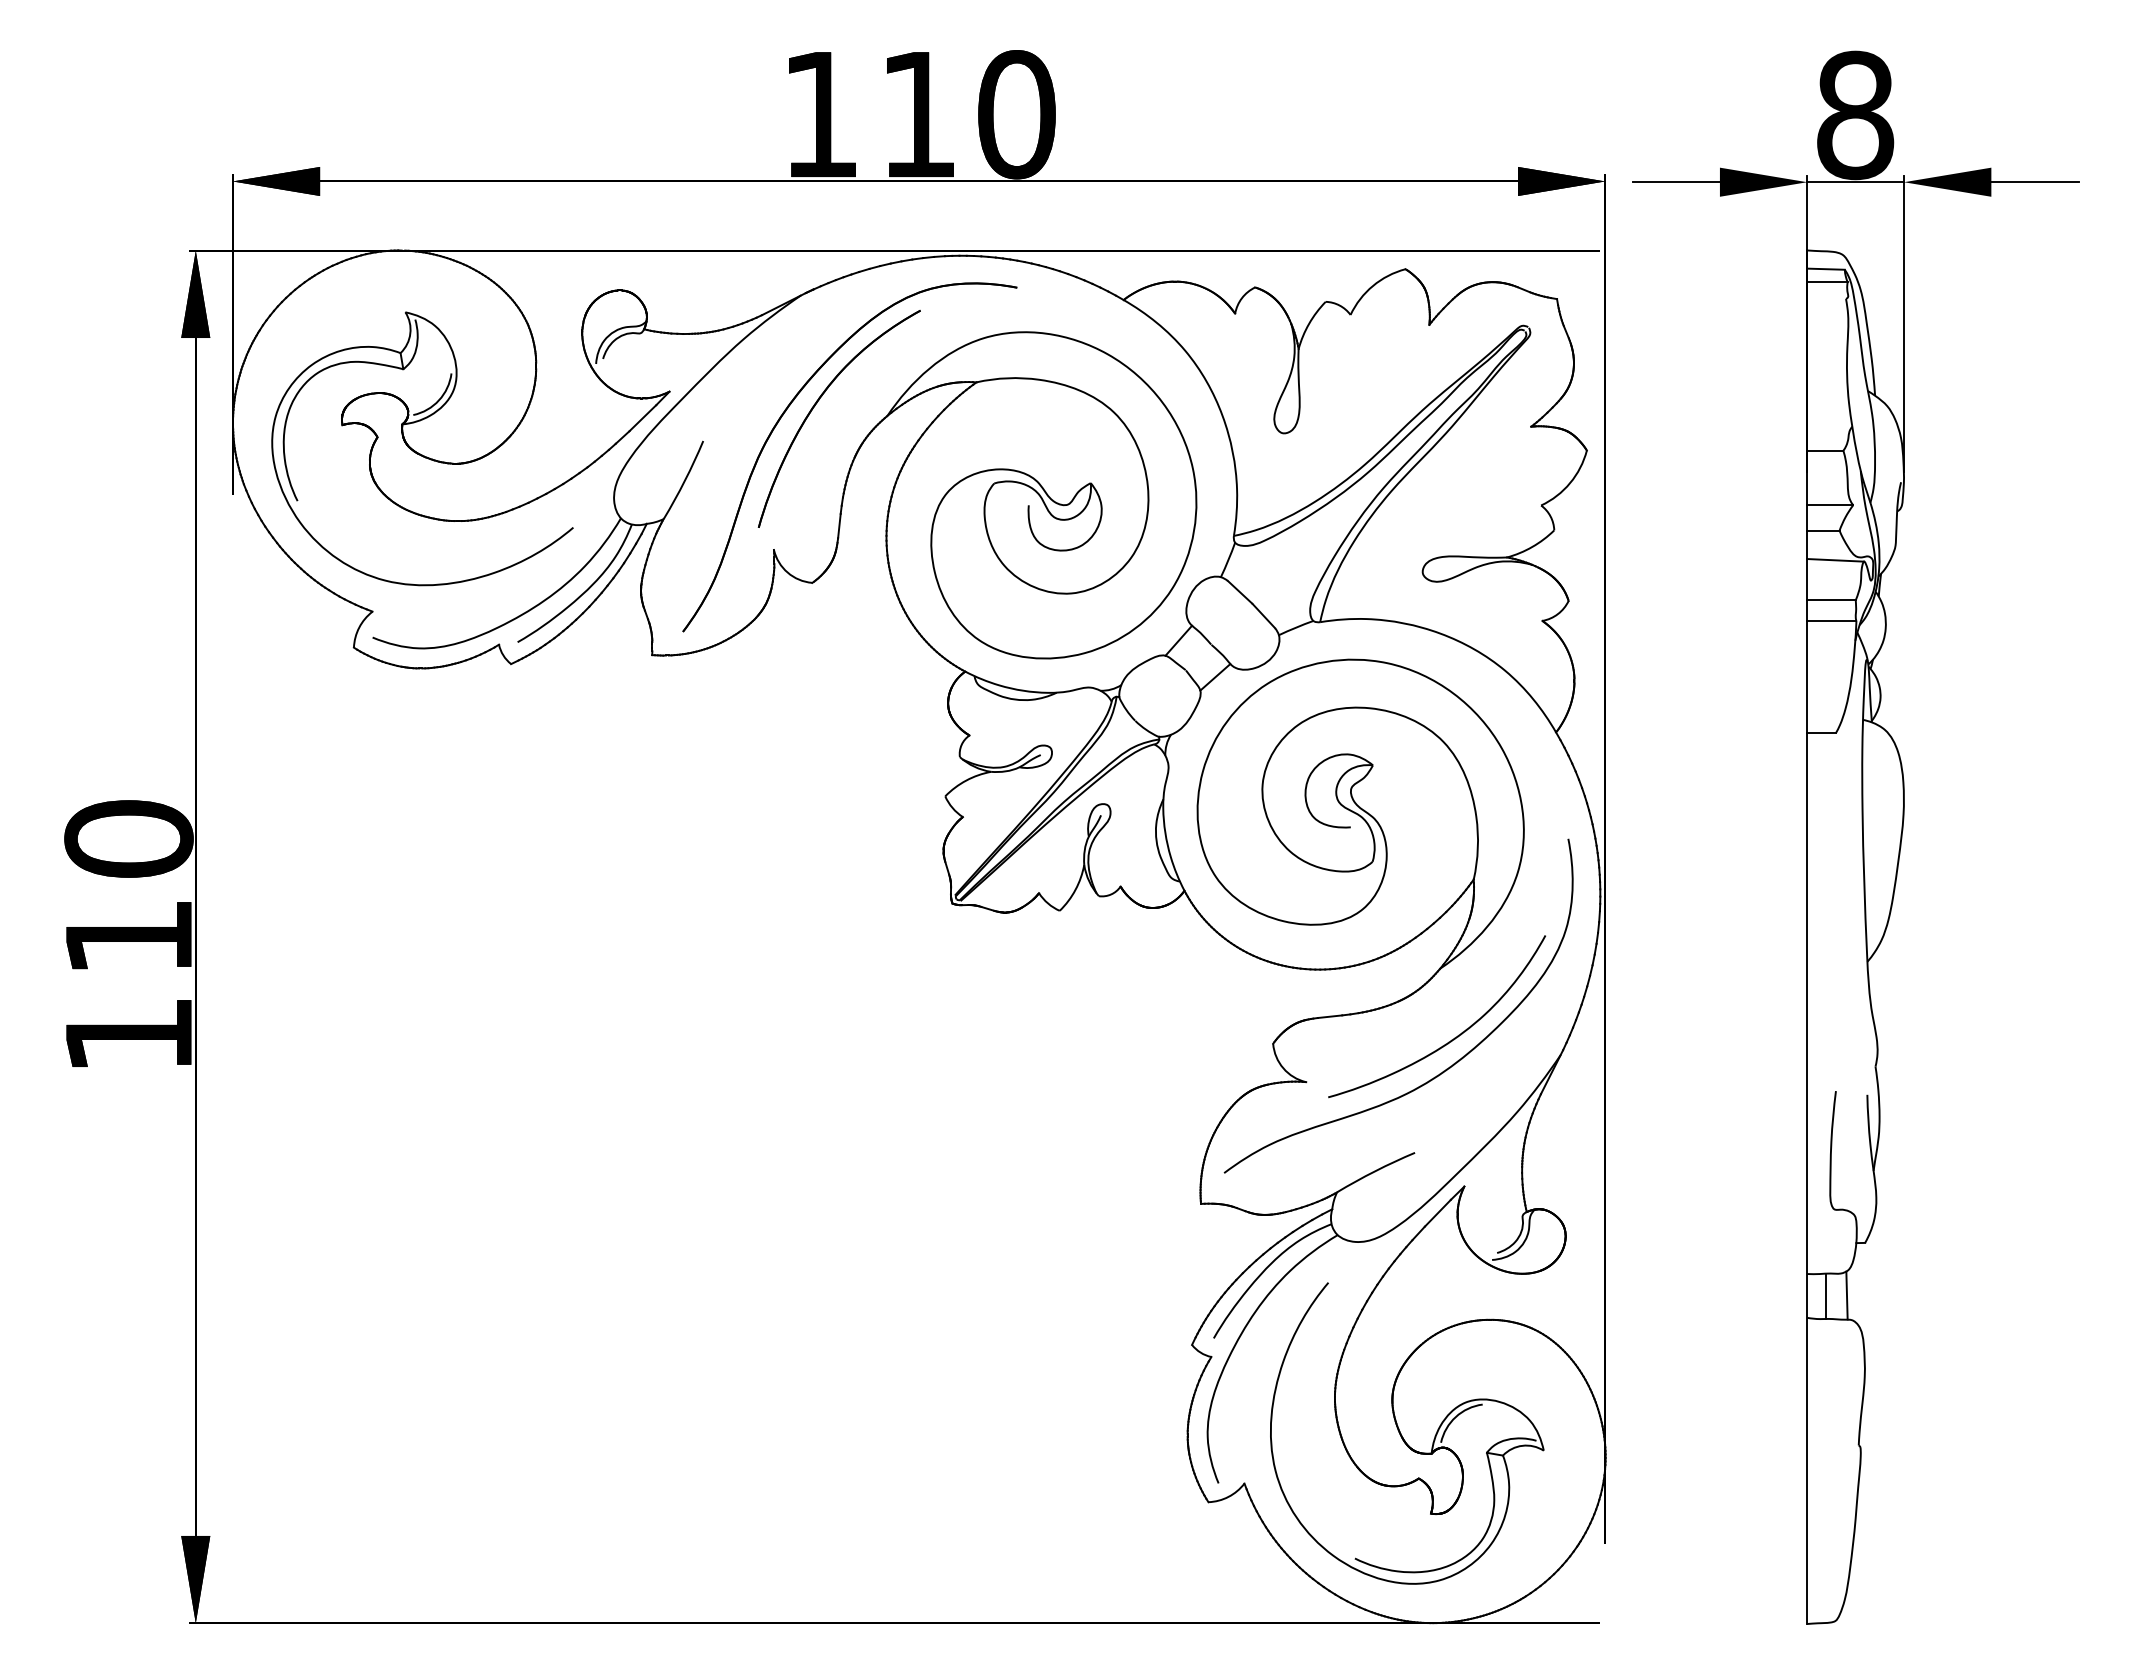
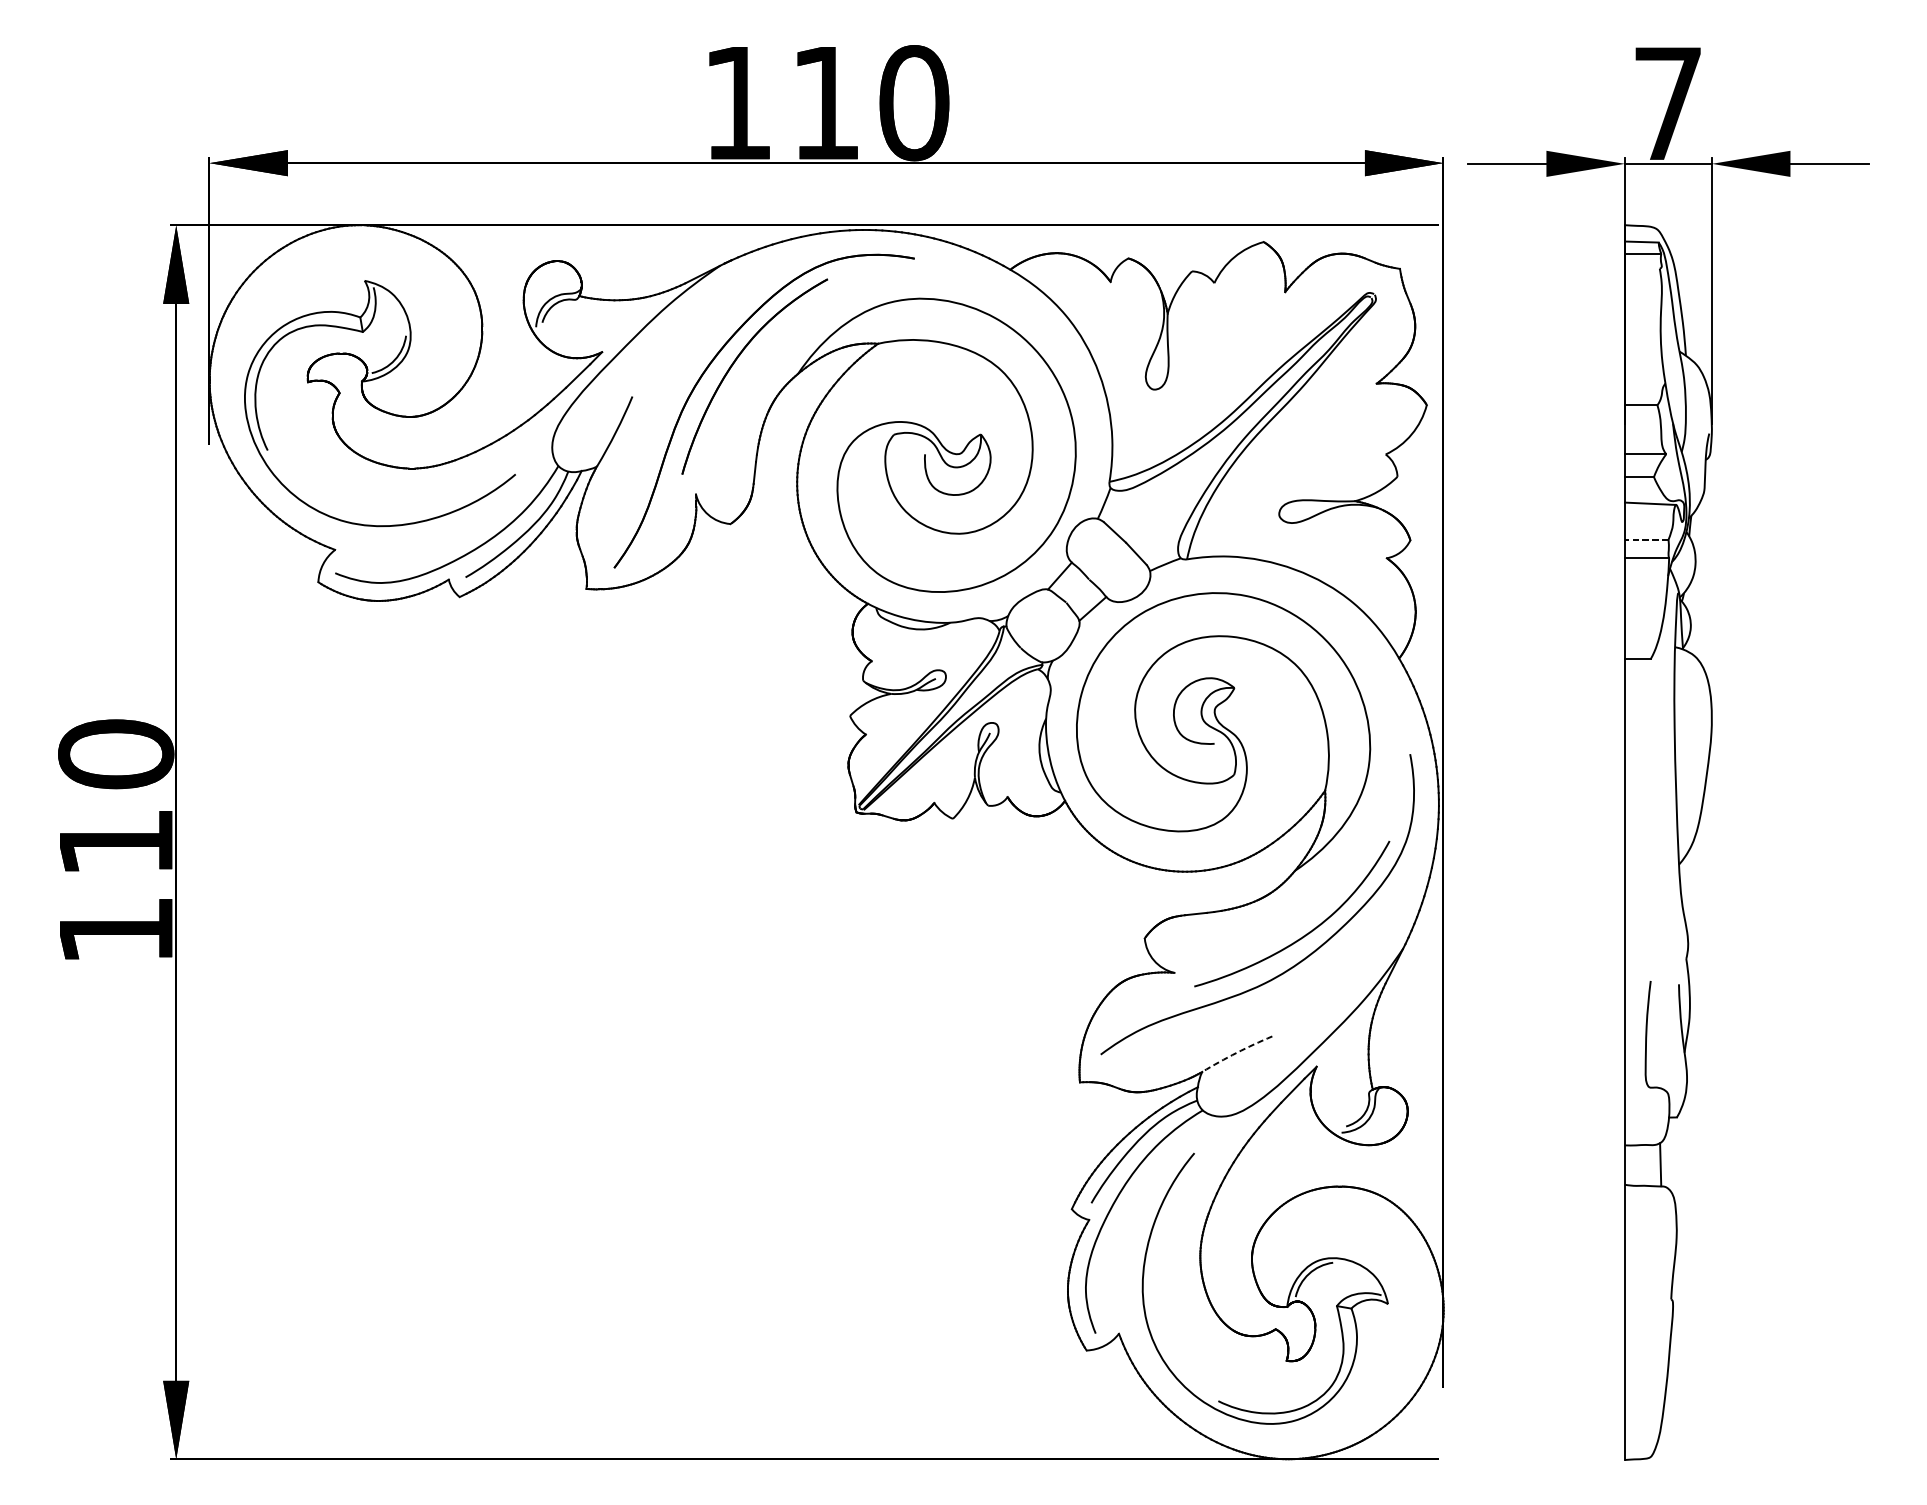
text: (1855, 115) -> (1668, 103), 8 -> 7
line: (1831, 600) -> (1646, 539), solid -> dashed
arc: (1375, 1171) -> (1236, 1053), solid -> dashed
line: (1825, 1295) -> (1641, 1164), removed

